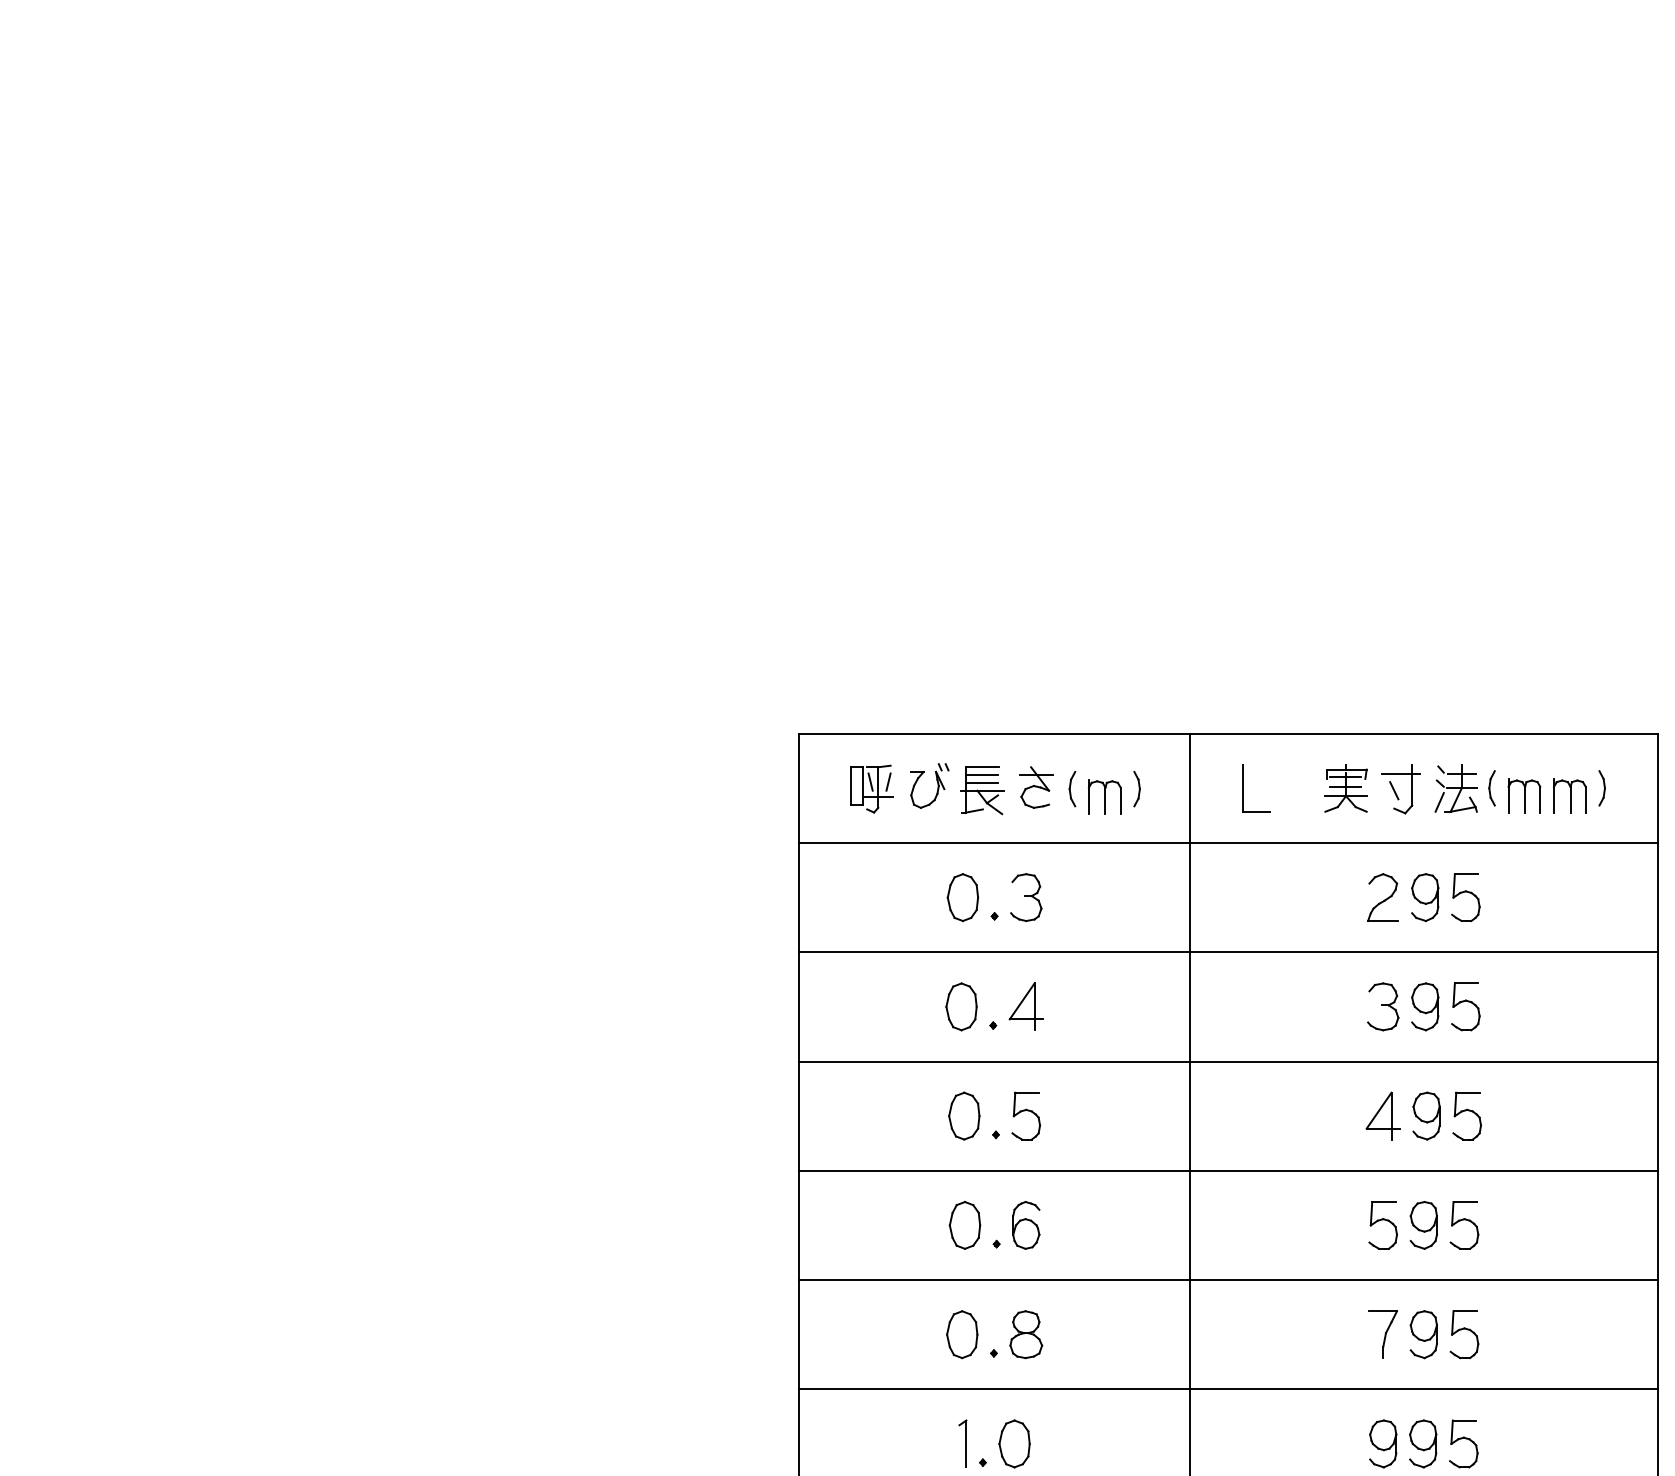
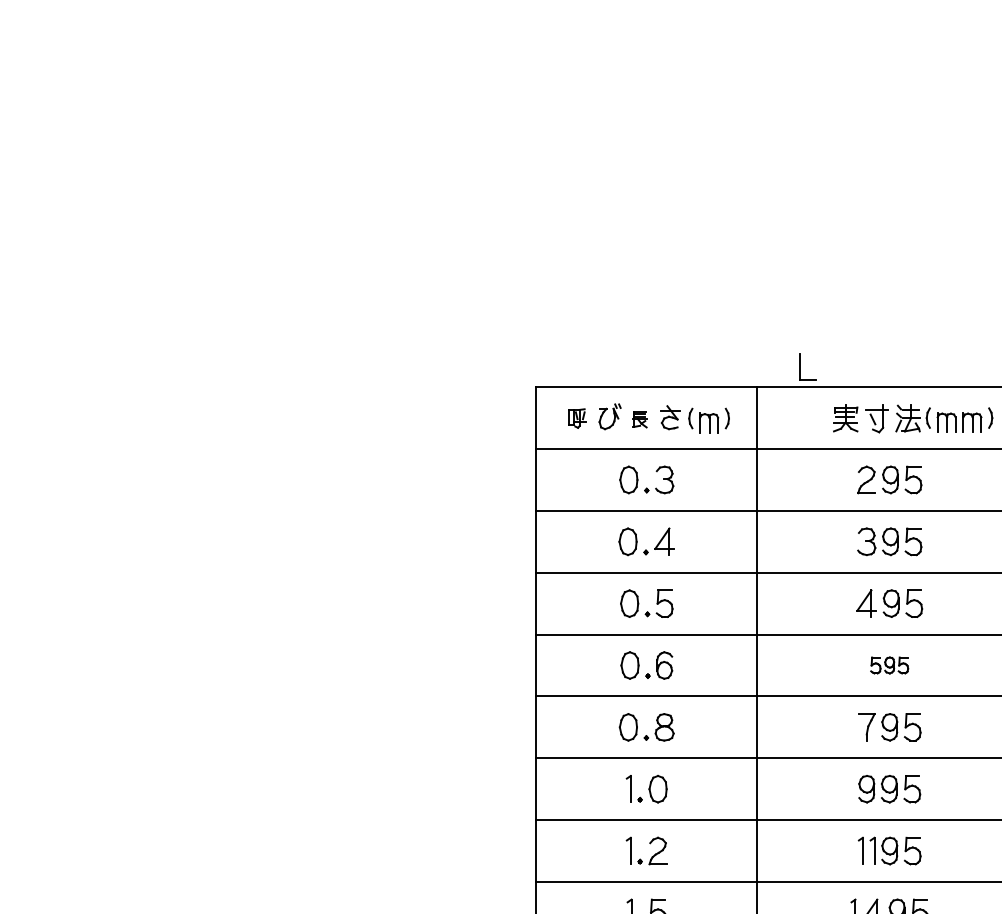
part: (1243, 787) -> (800, 366), moved
part: (870, 789) -> (576, 418), size x0.7
part: (981, 790) -> (639, 419), size x0.6
part: (1423, 1225) -> (889, 665), size x0.6

